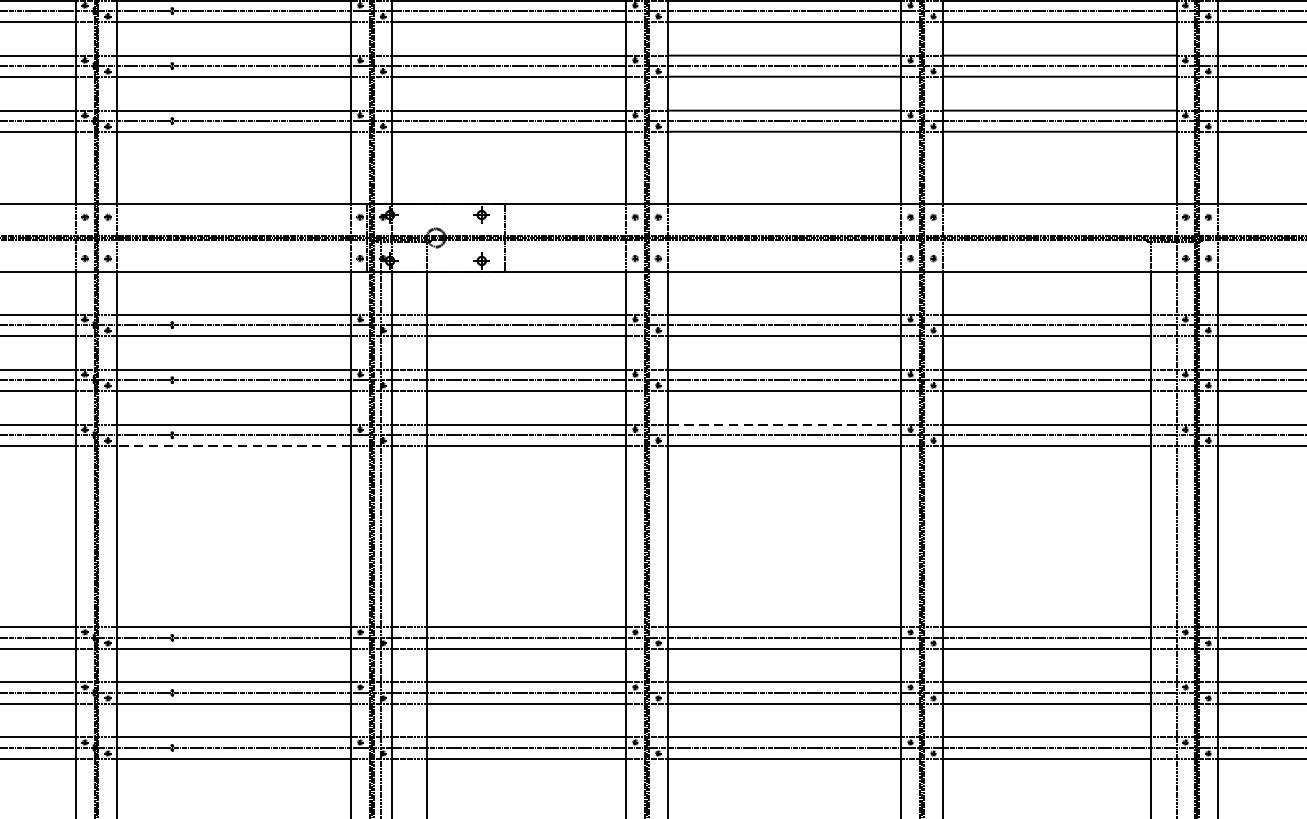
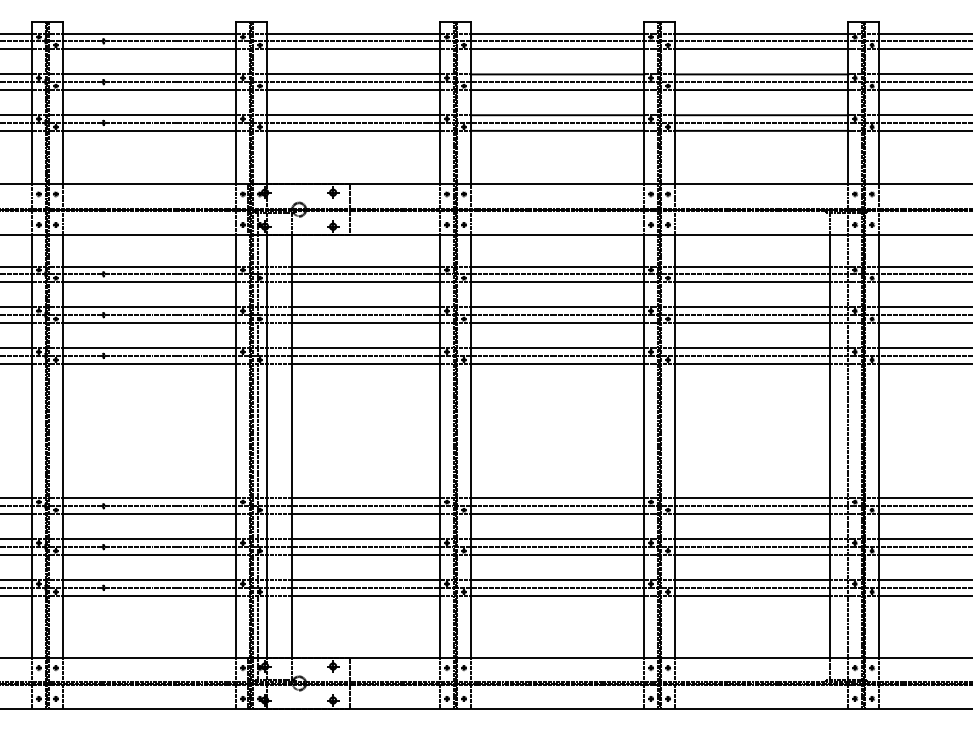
line: (784, 425) -> (557, 348), dashed -> solid
line: (234, 445) -> (149, 363), dashed -> solid

